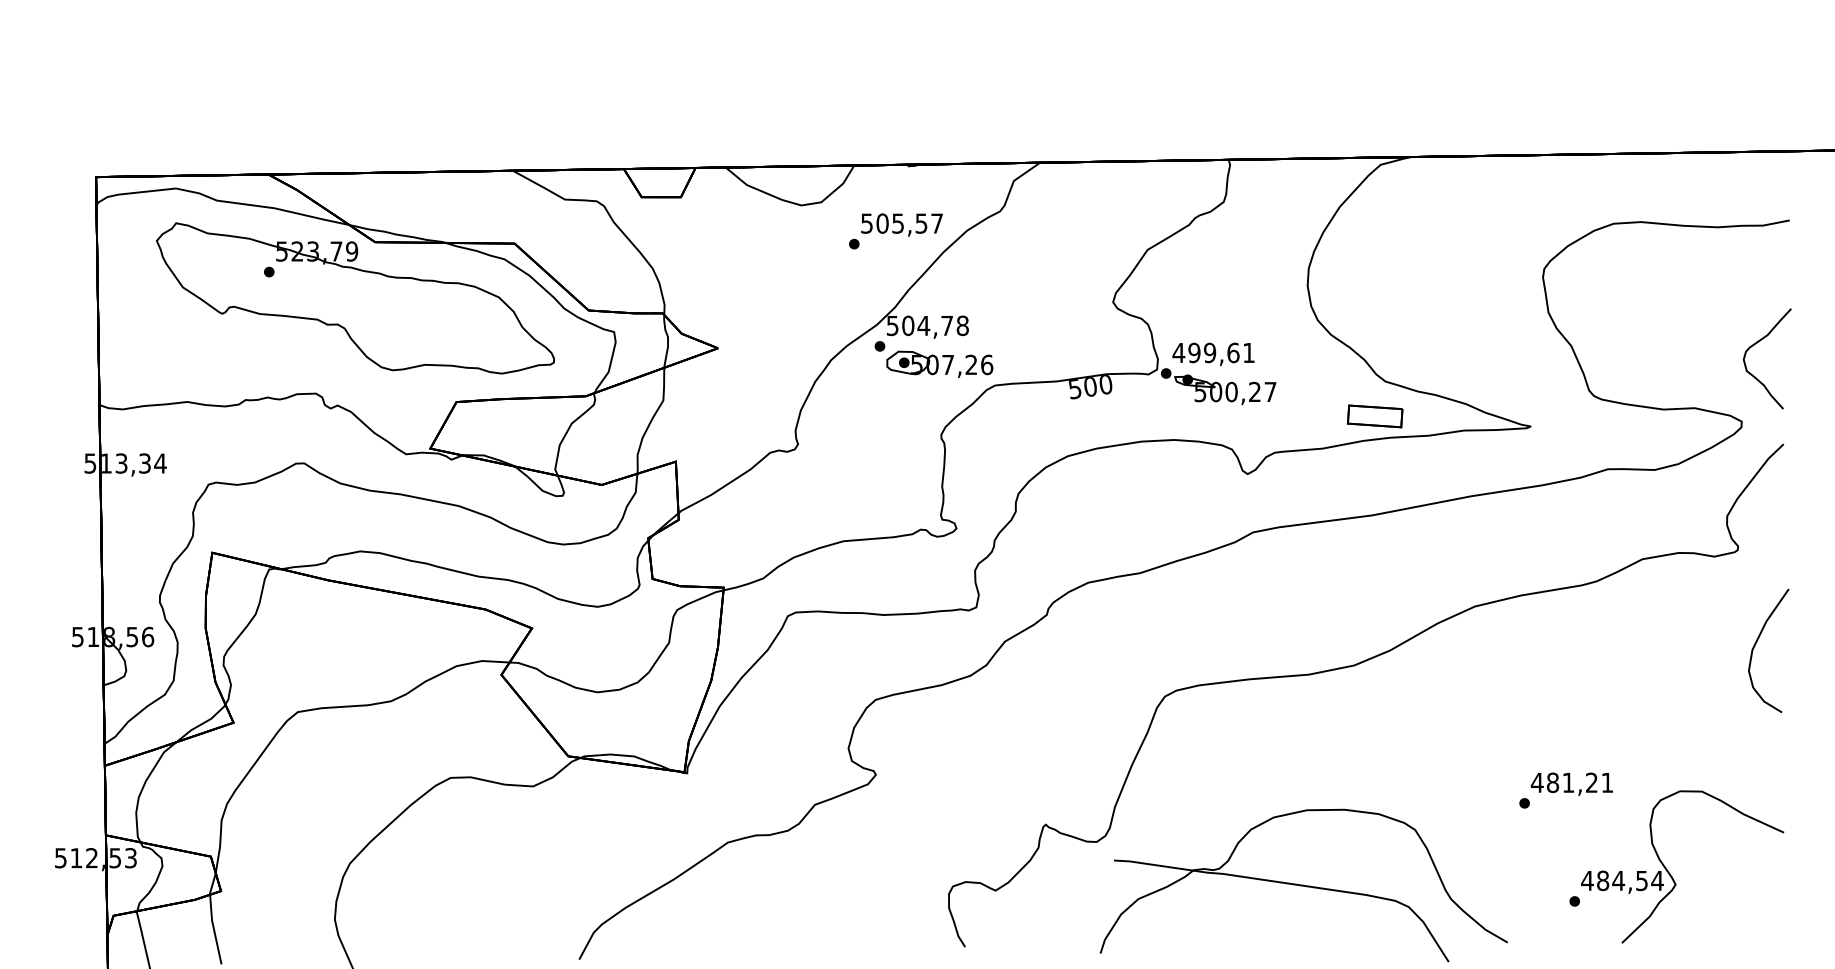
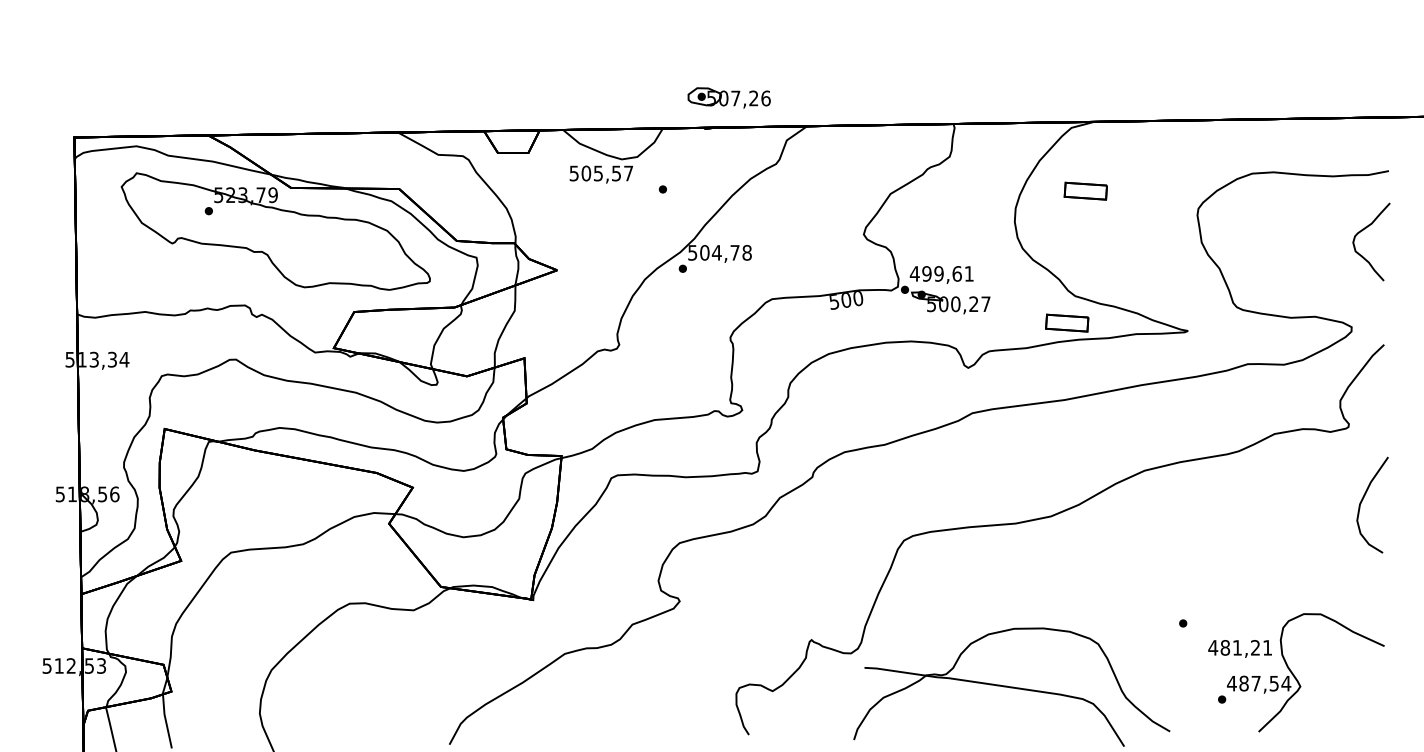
text: (901, 224) -> (601, 174), moved
part: (1399, 246) -> (1086, 191), added
curve: (1757, 343) -> (1363, 230), moved
part: (939, 363) -> (729, 97), moved
text: (1571, 783) -> (1239, 648), moved
text: (1618, 880) -> (1256, 683), 484,54 -> 487,54

